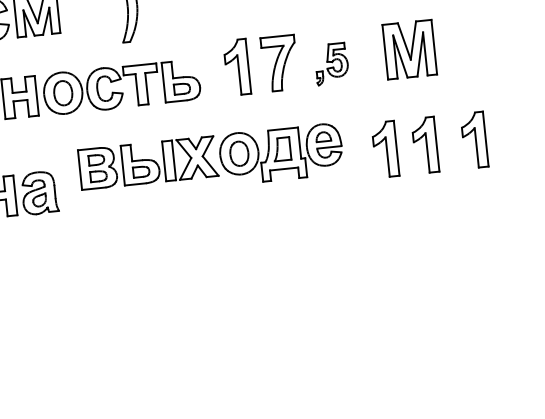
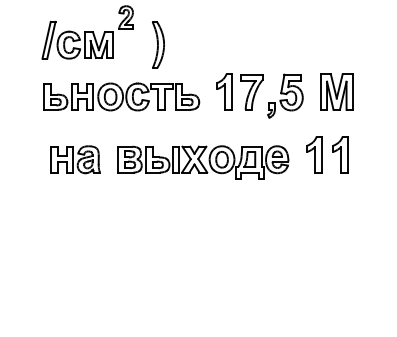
part: (331, 63) -> (285, 95), size x1.67
part: (474, 139) -> (372, 154), removed
part: (211, 160) -> (203, 162), moved

